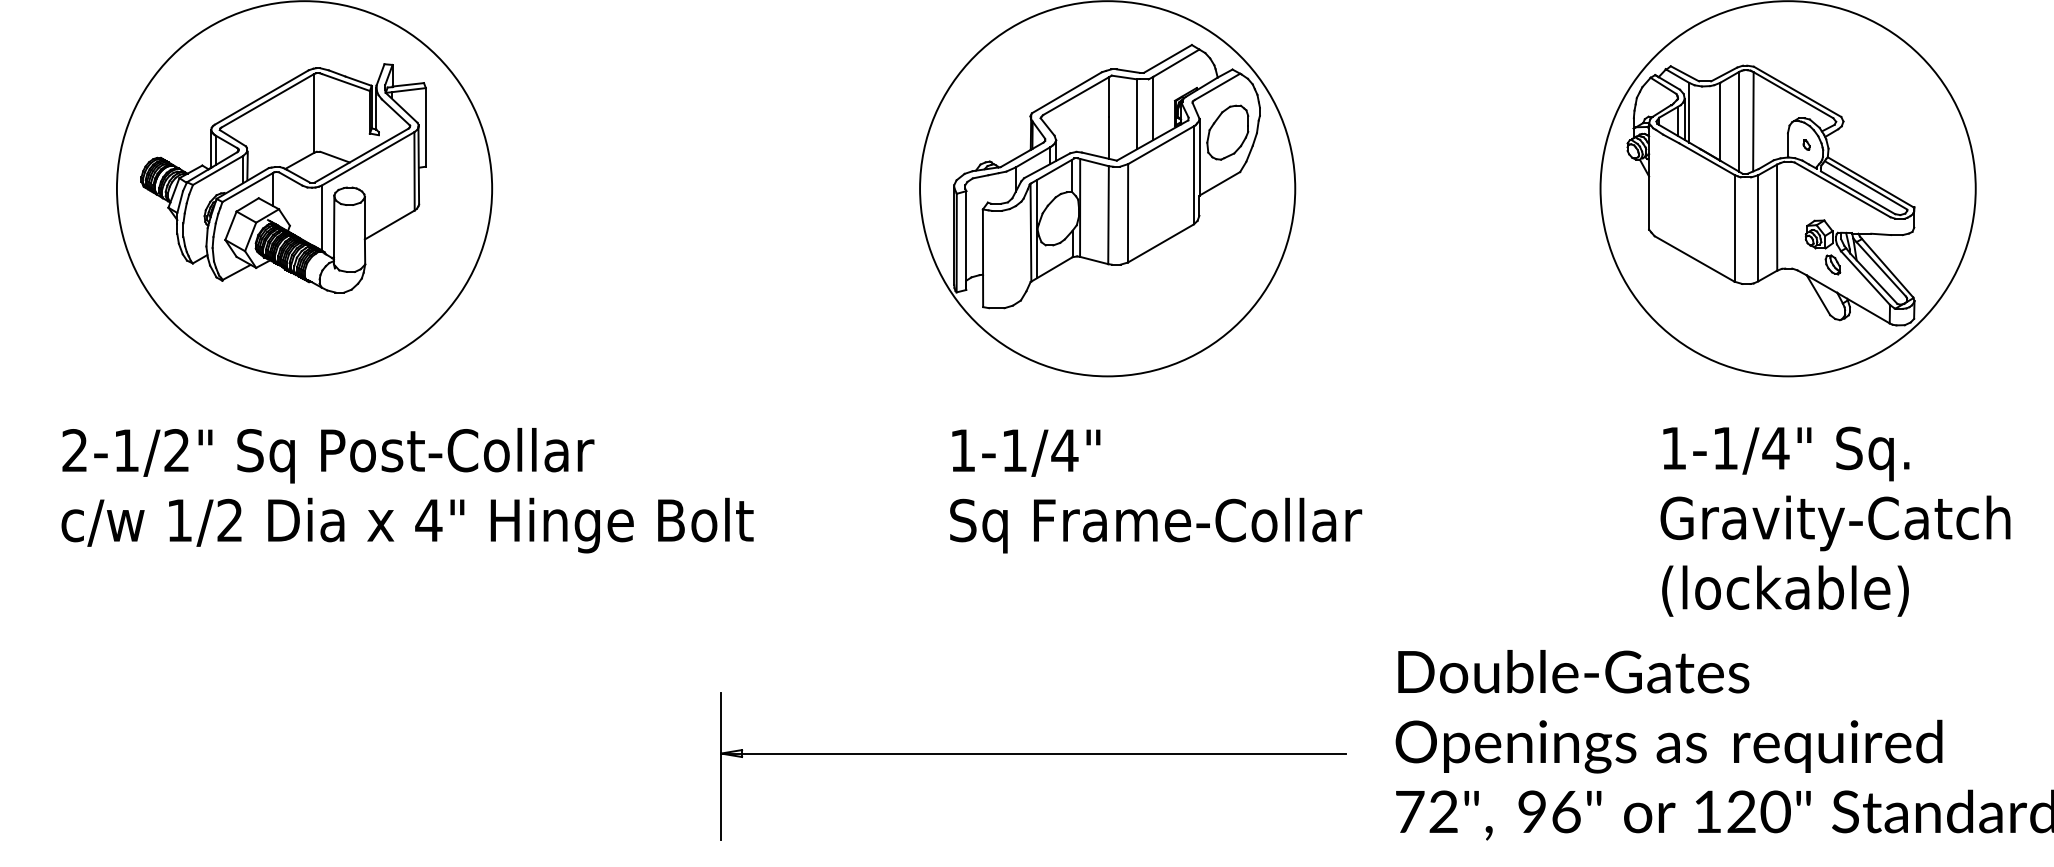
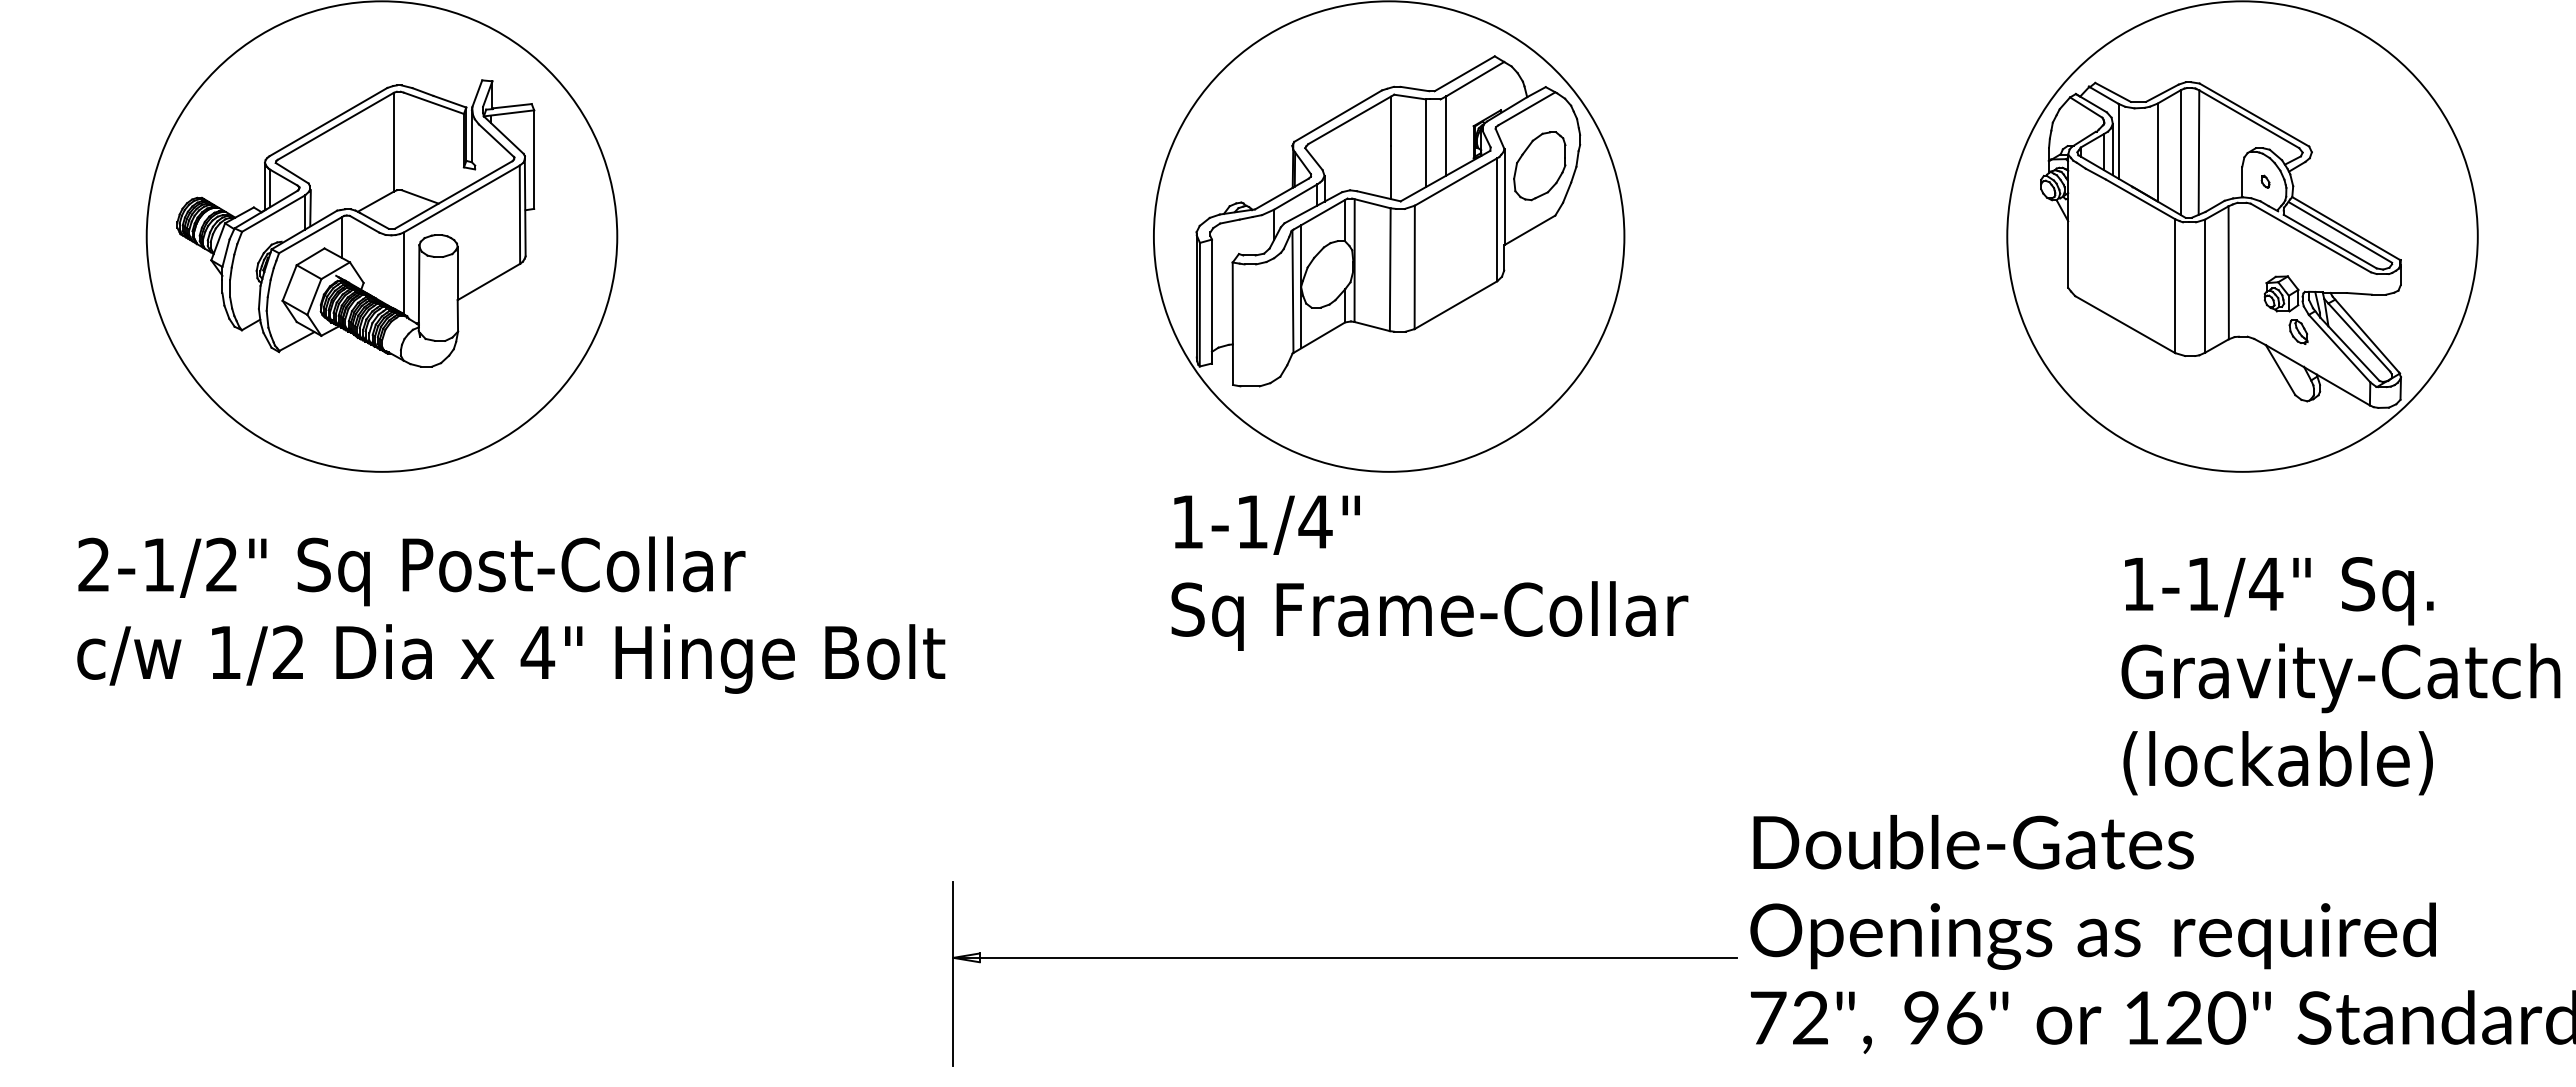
text: (1155, 490) -> (1429, 572), moved
text: (1835, 522) -> (2340, 676), moved
part: (1032, 754) -> (1344, 958), moved

